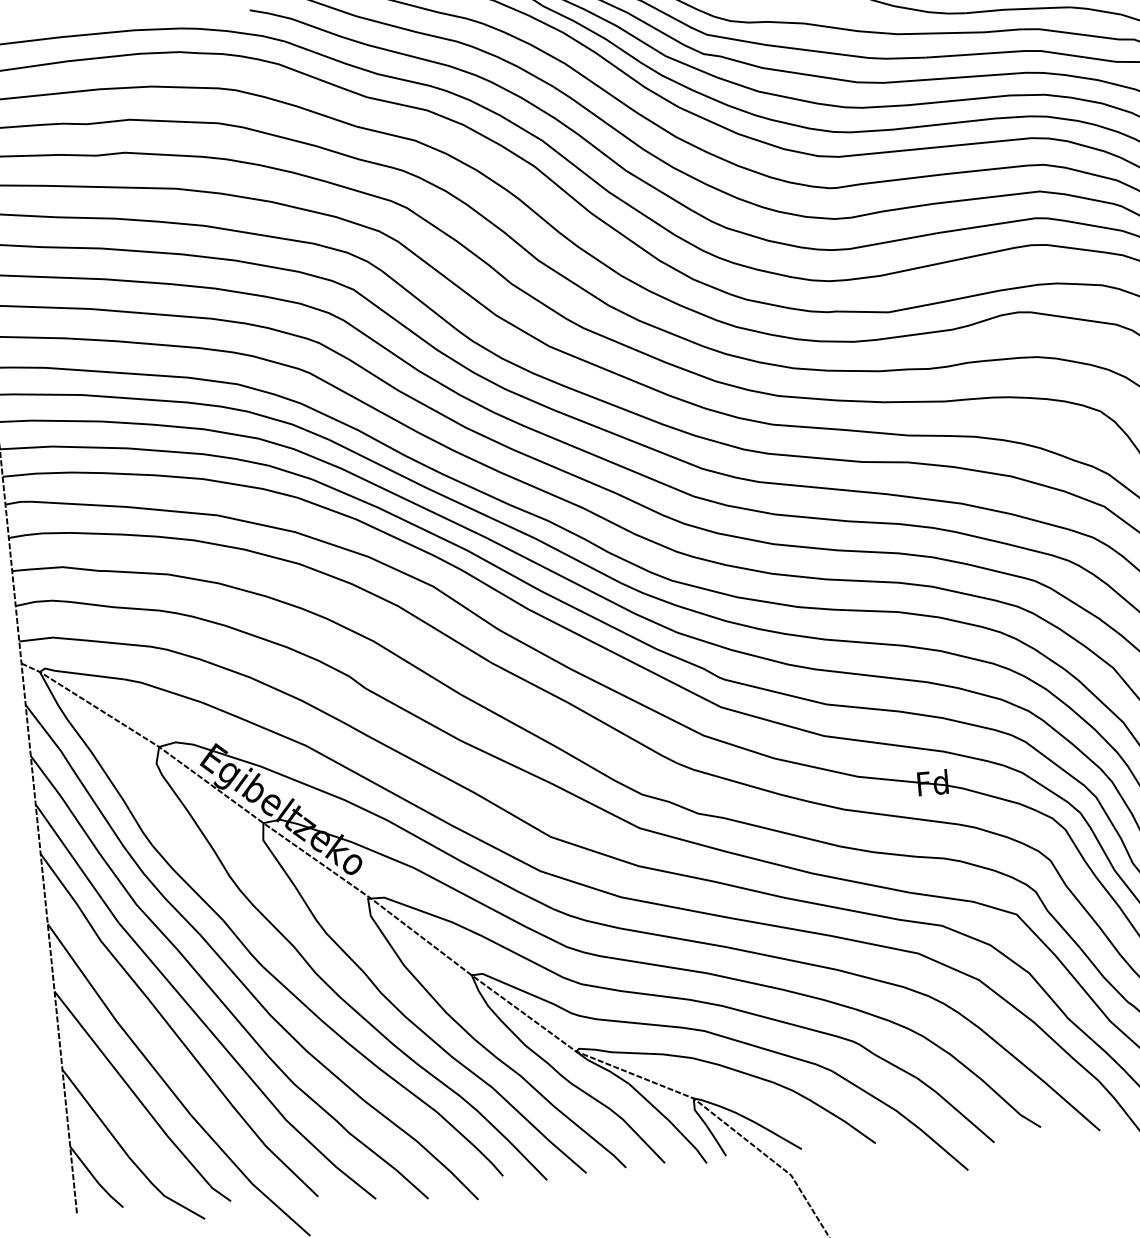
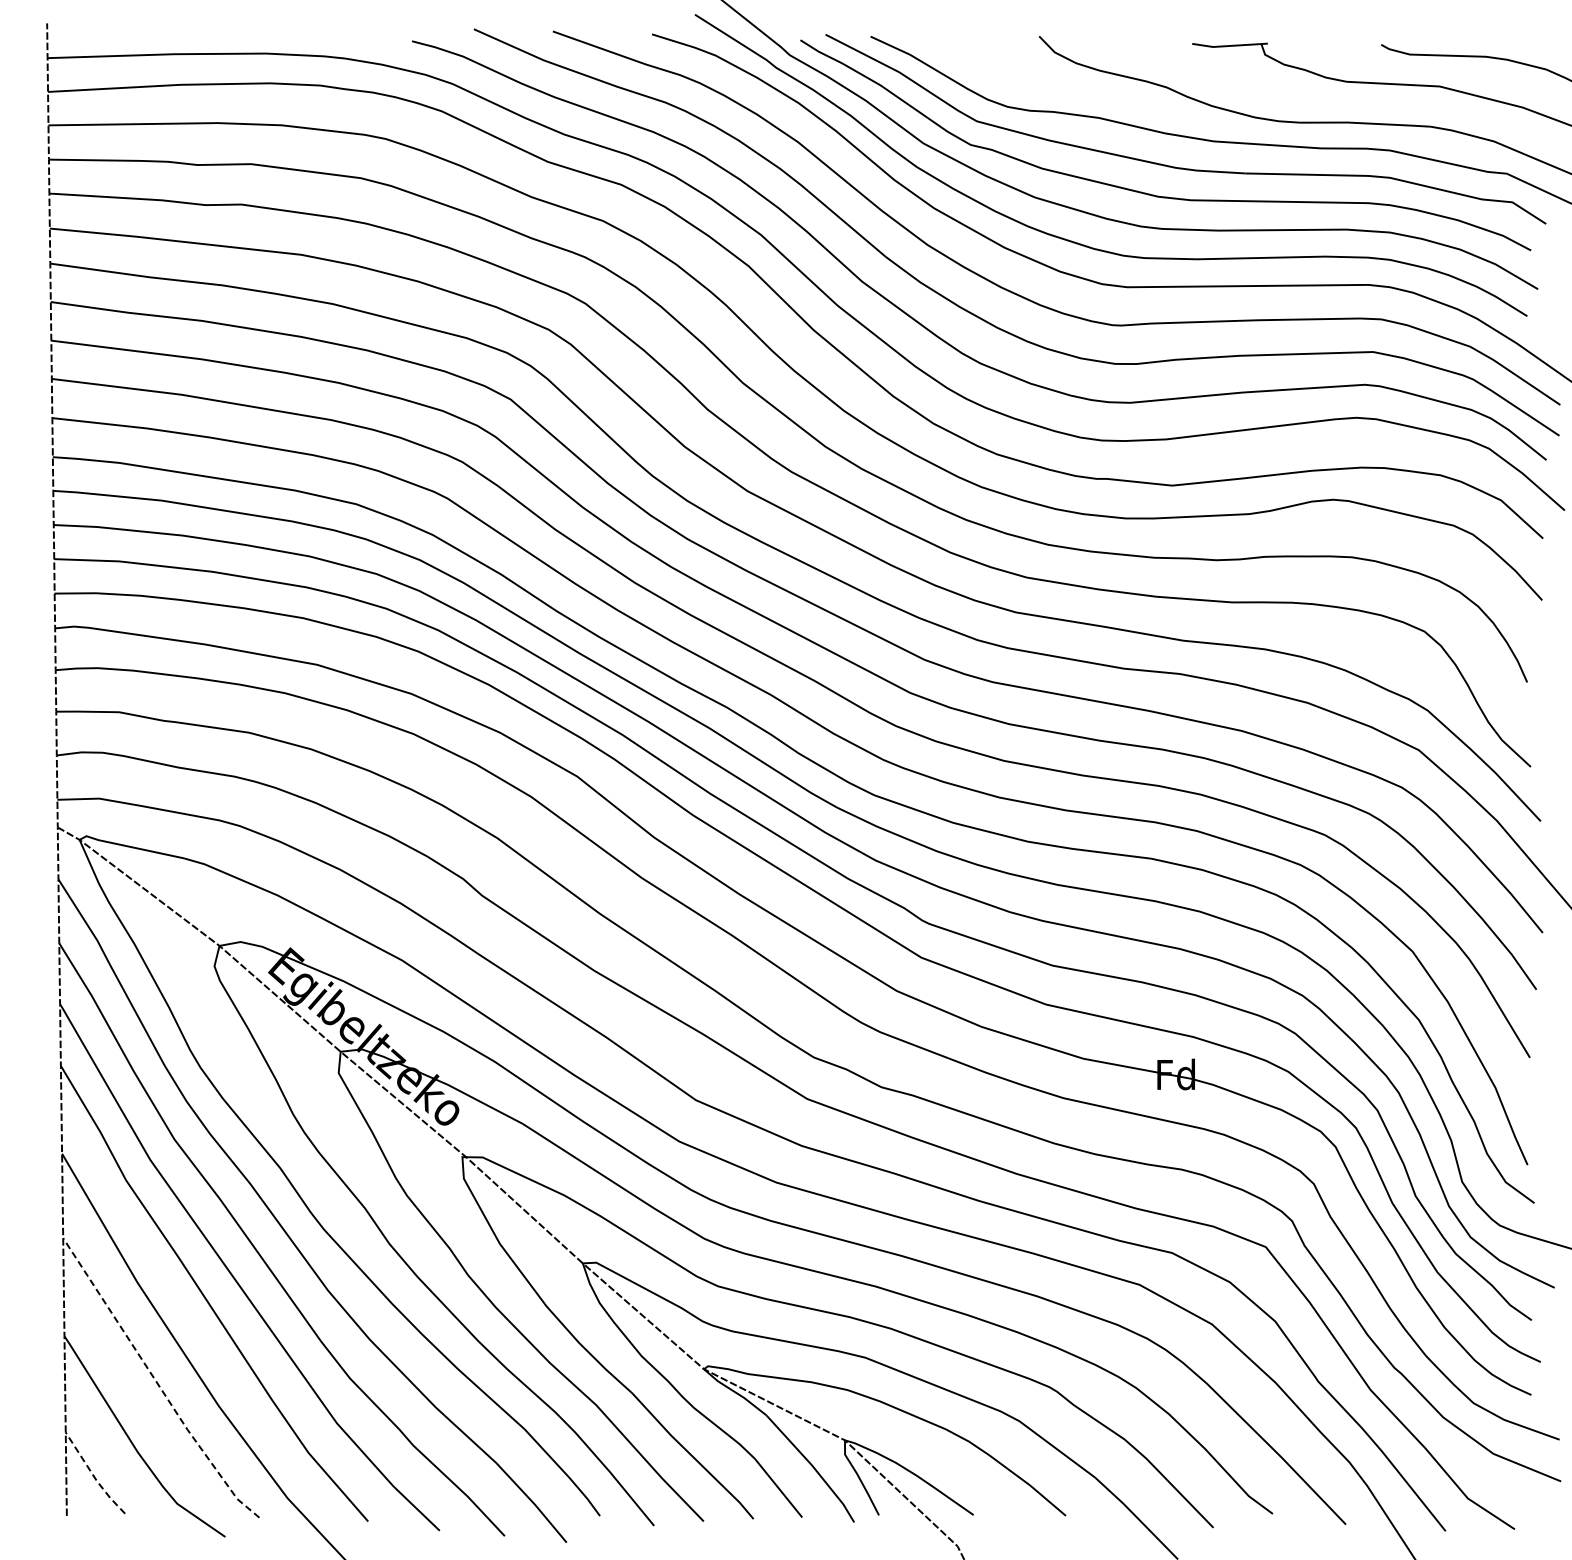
line: (140, 1100) -> (157, 1382), solid -> dashed
line: (95, 1179) -> (93, 1475), solid -> dashed

